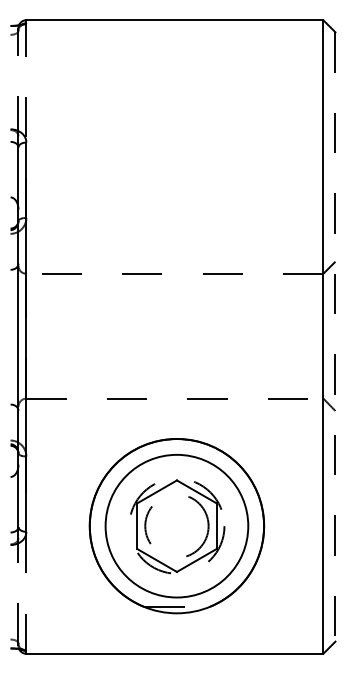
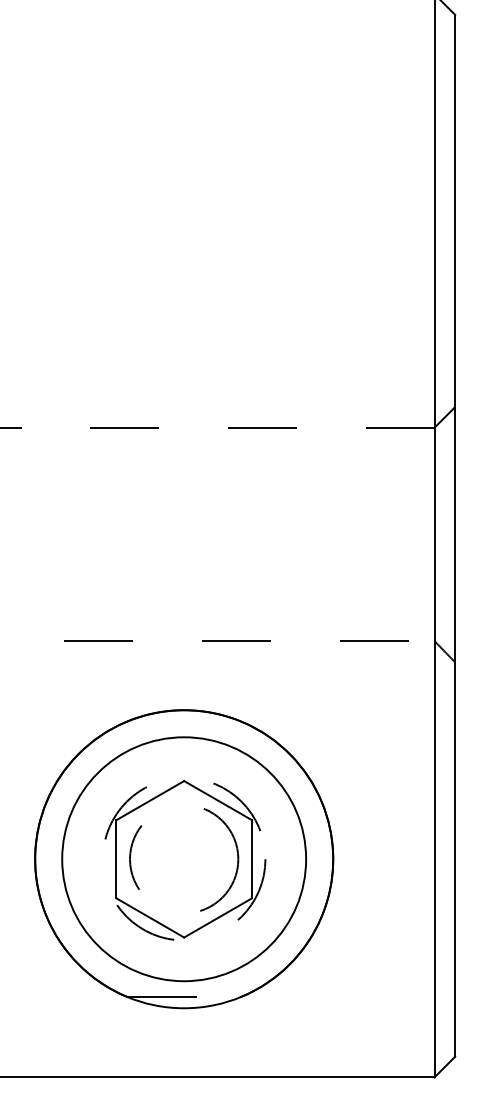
line: (335, 337) -> (455, 536), dashed -> solid

